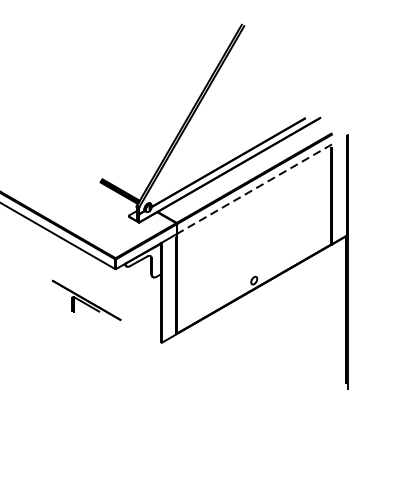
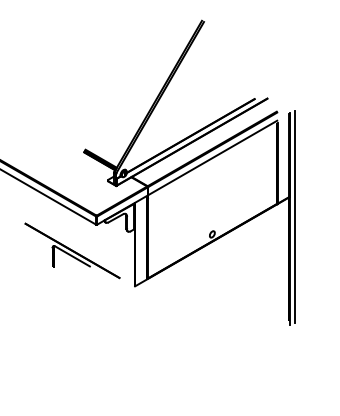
line: (254, 189) -> (212, 158), dashed -> solid
line: (352, 259) -> (294, 216), added
part: (86, 299) -> (72, 250), size x1.67

